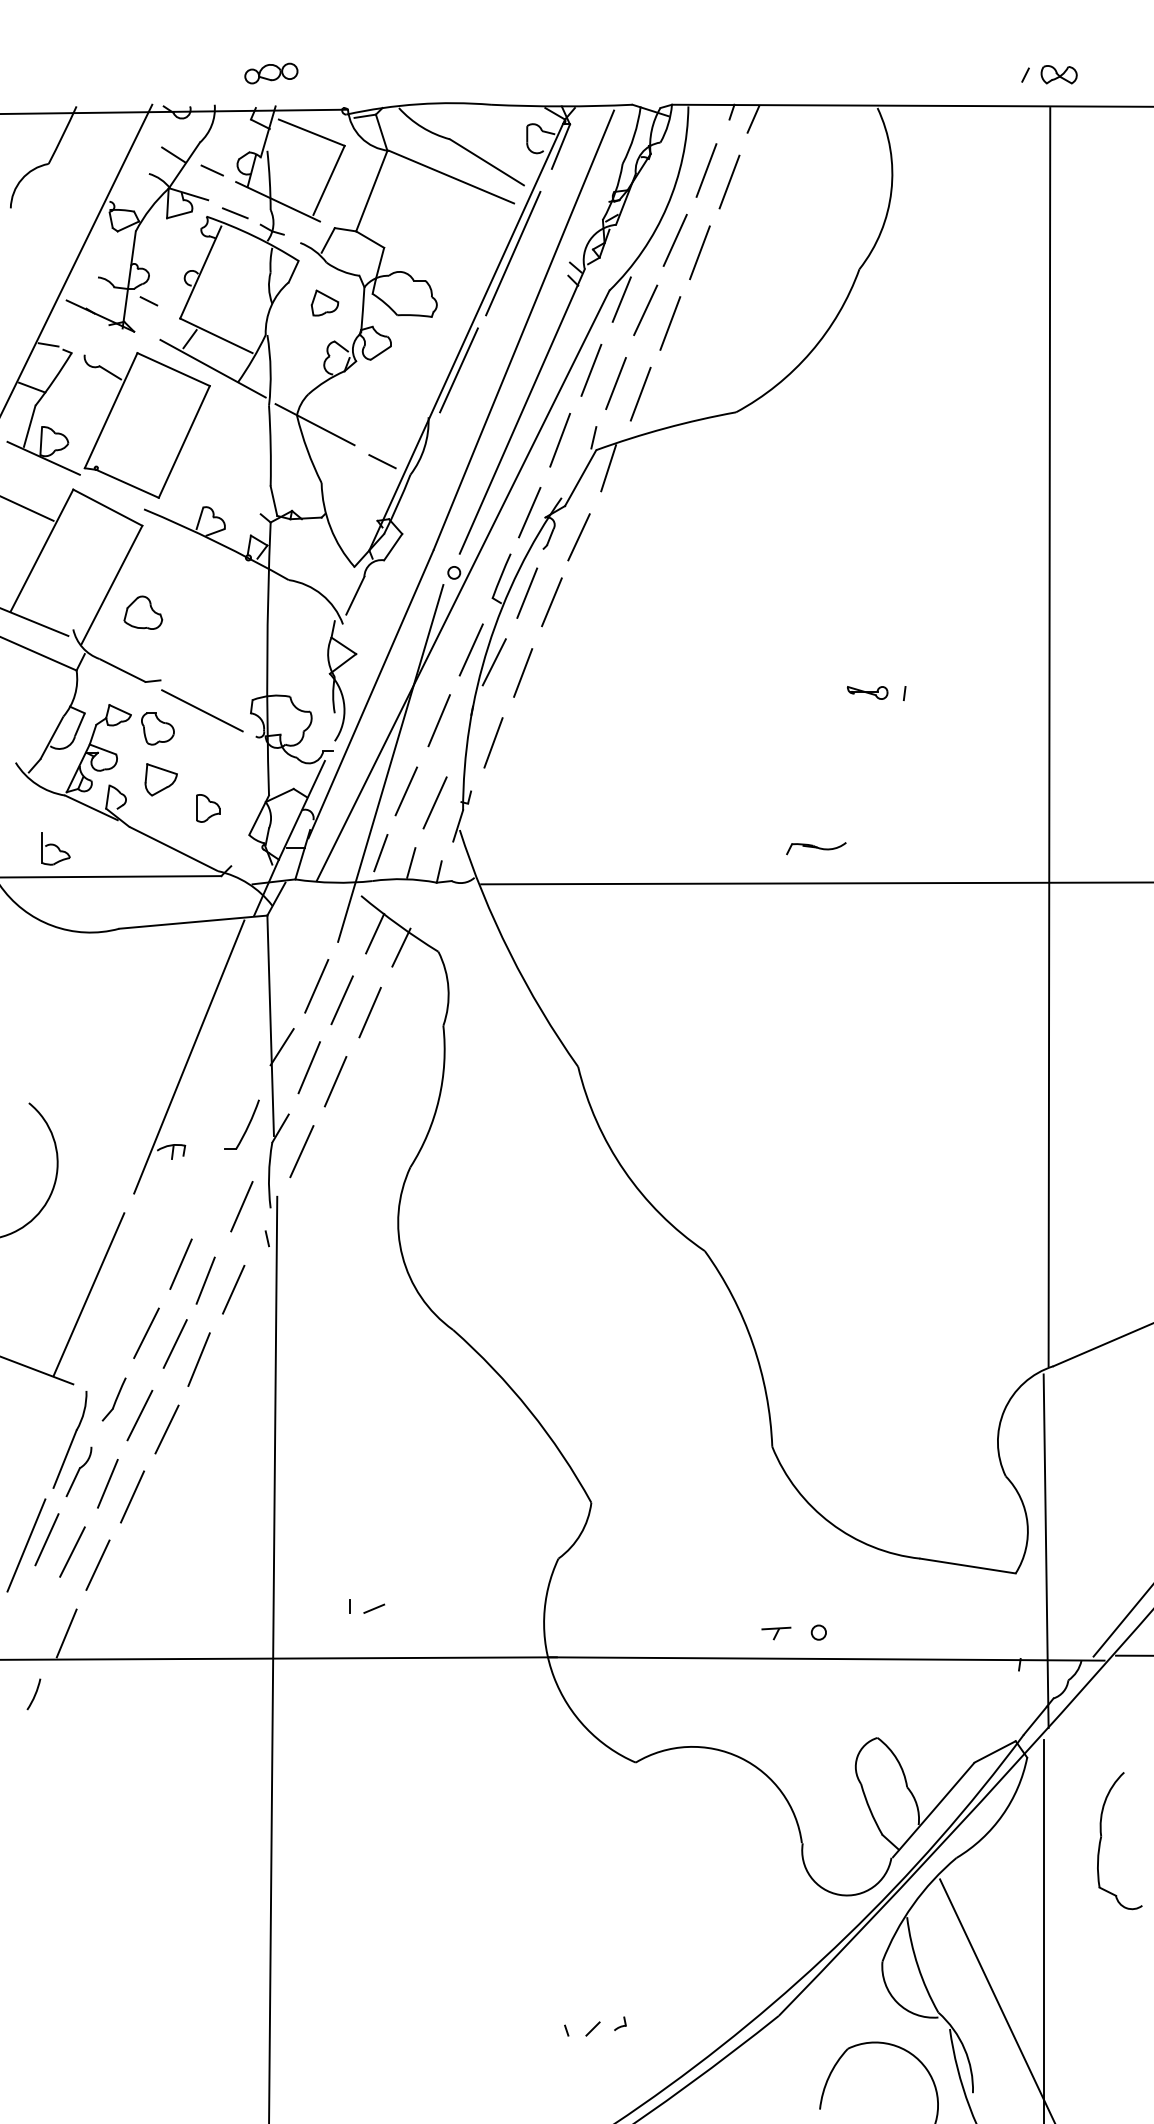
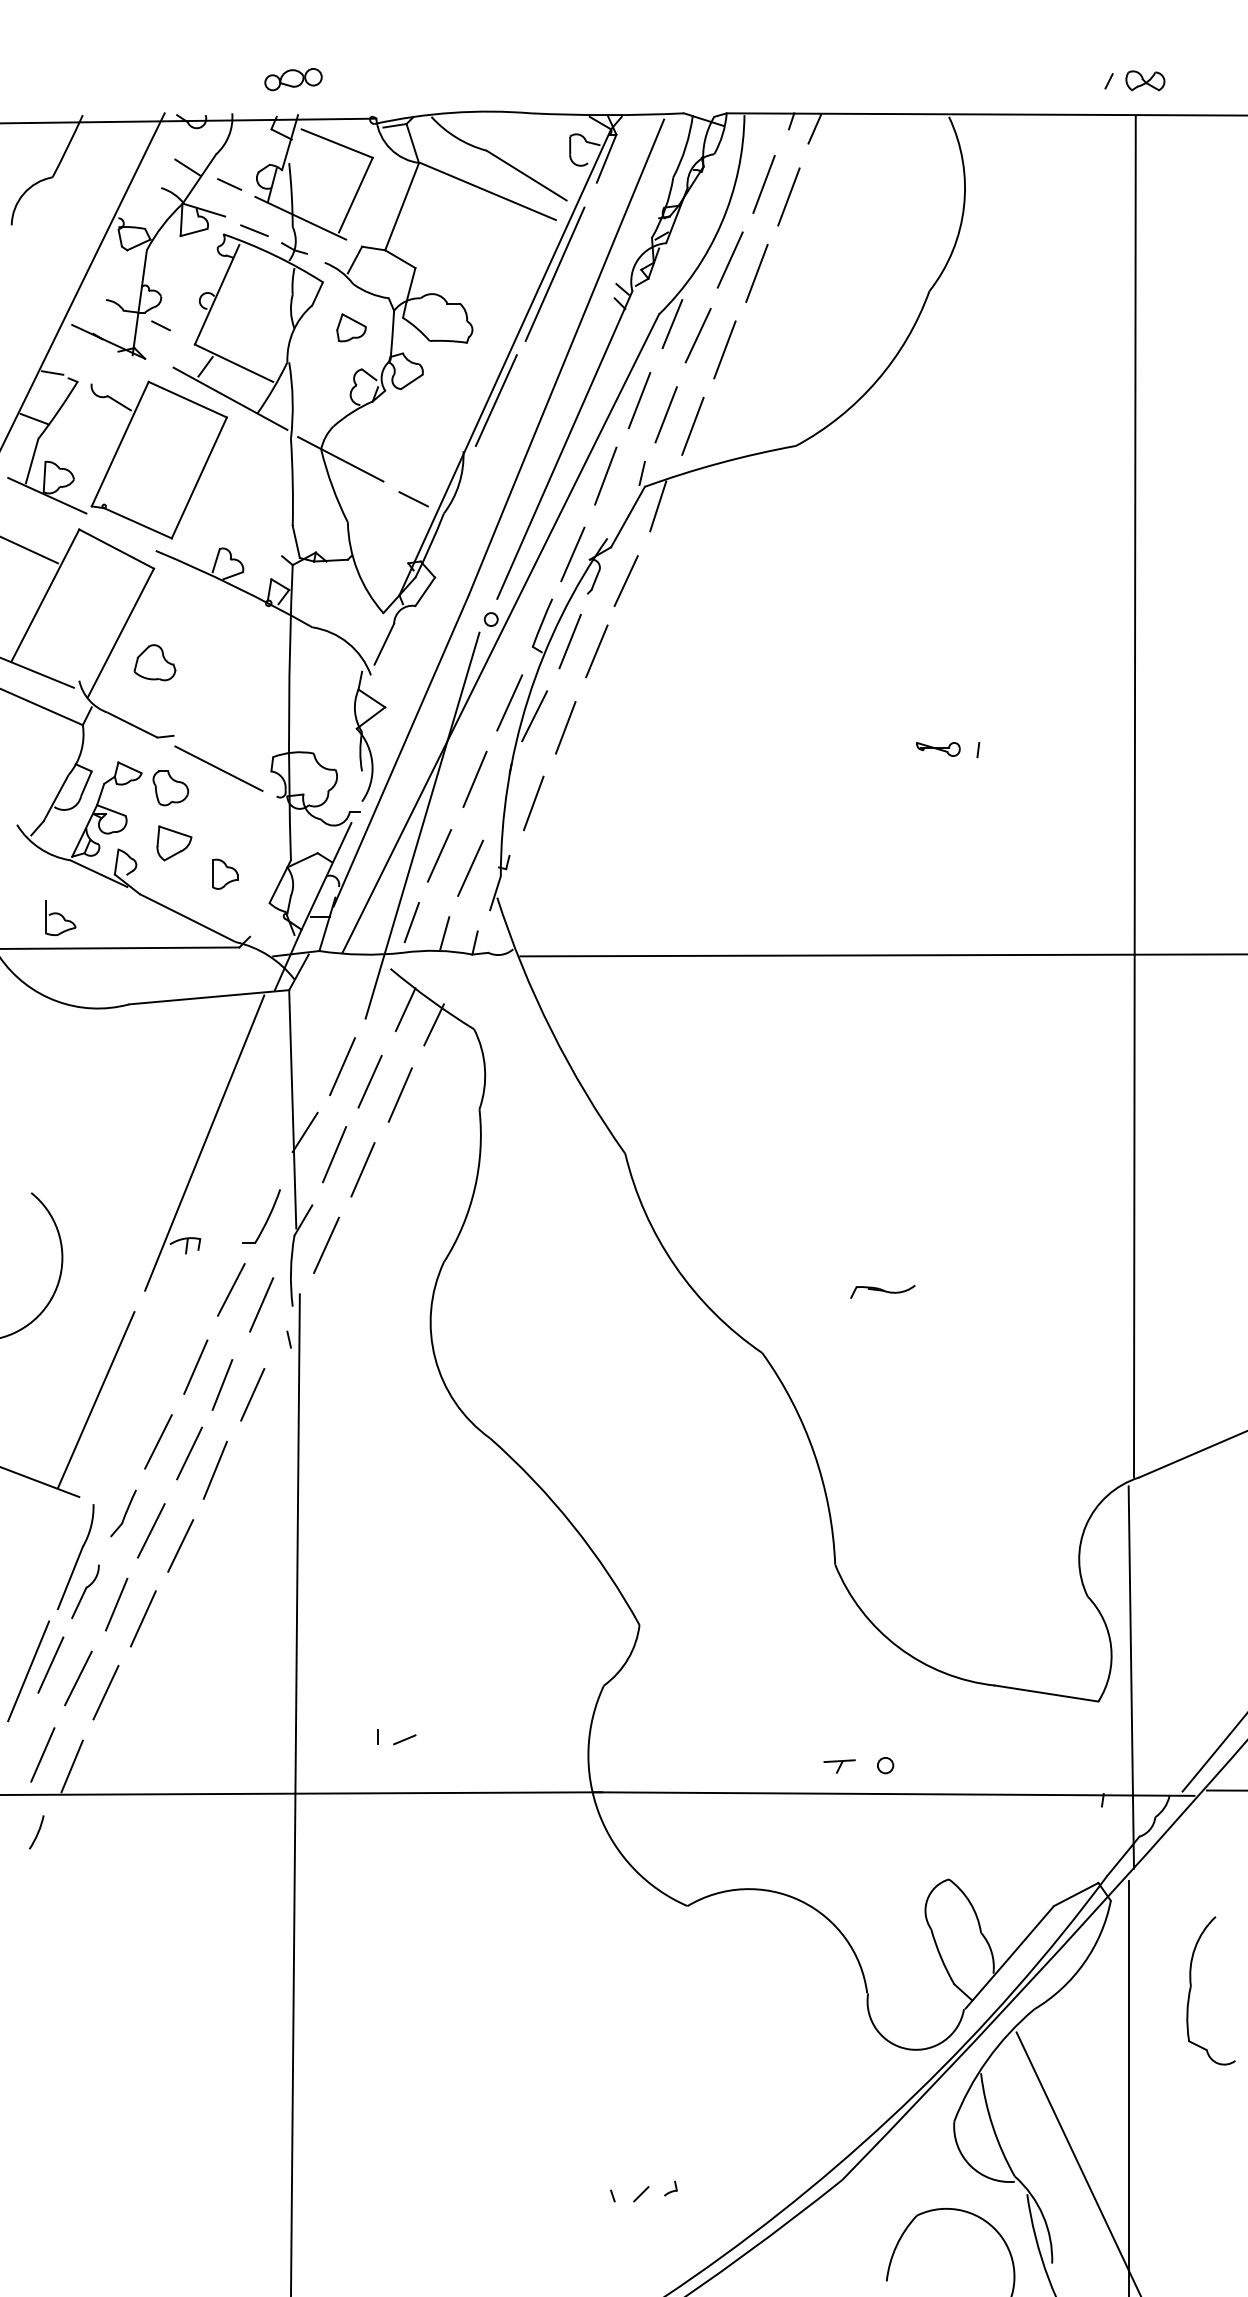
part: (816, 848) -> (882, 1291), moved
line: (213, 1192) -> (230, 1289), added
line: (39, 1622) -> (42, 1754), added

